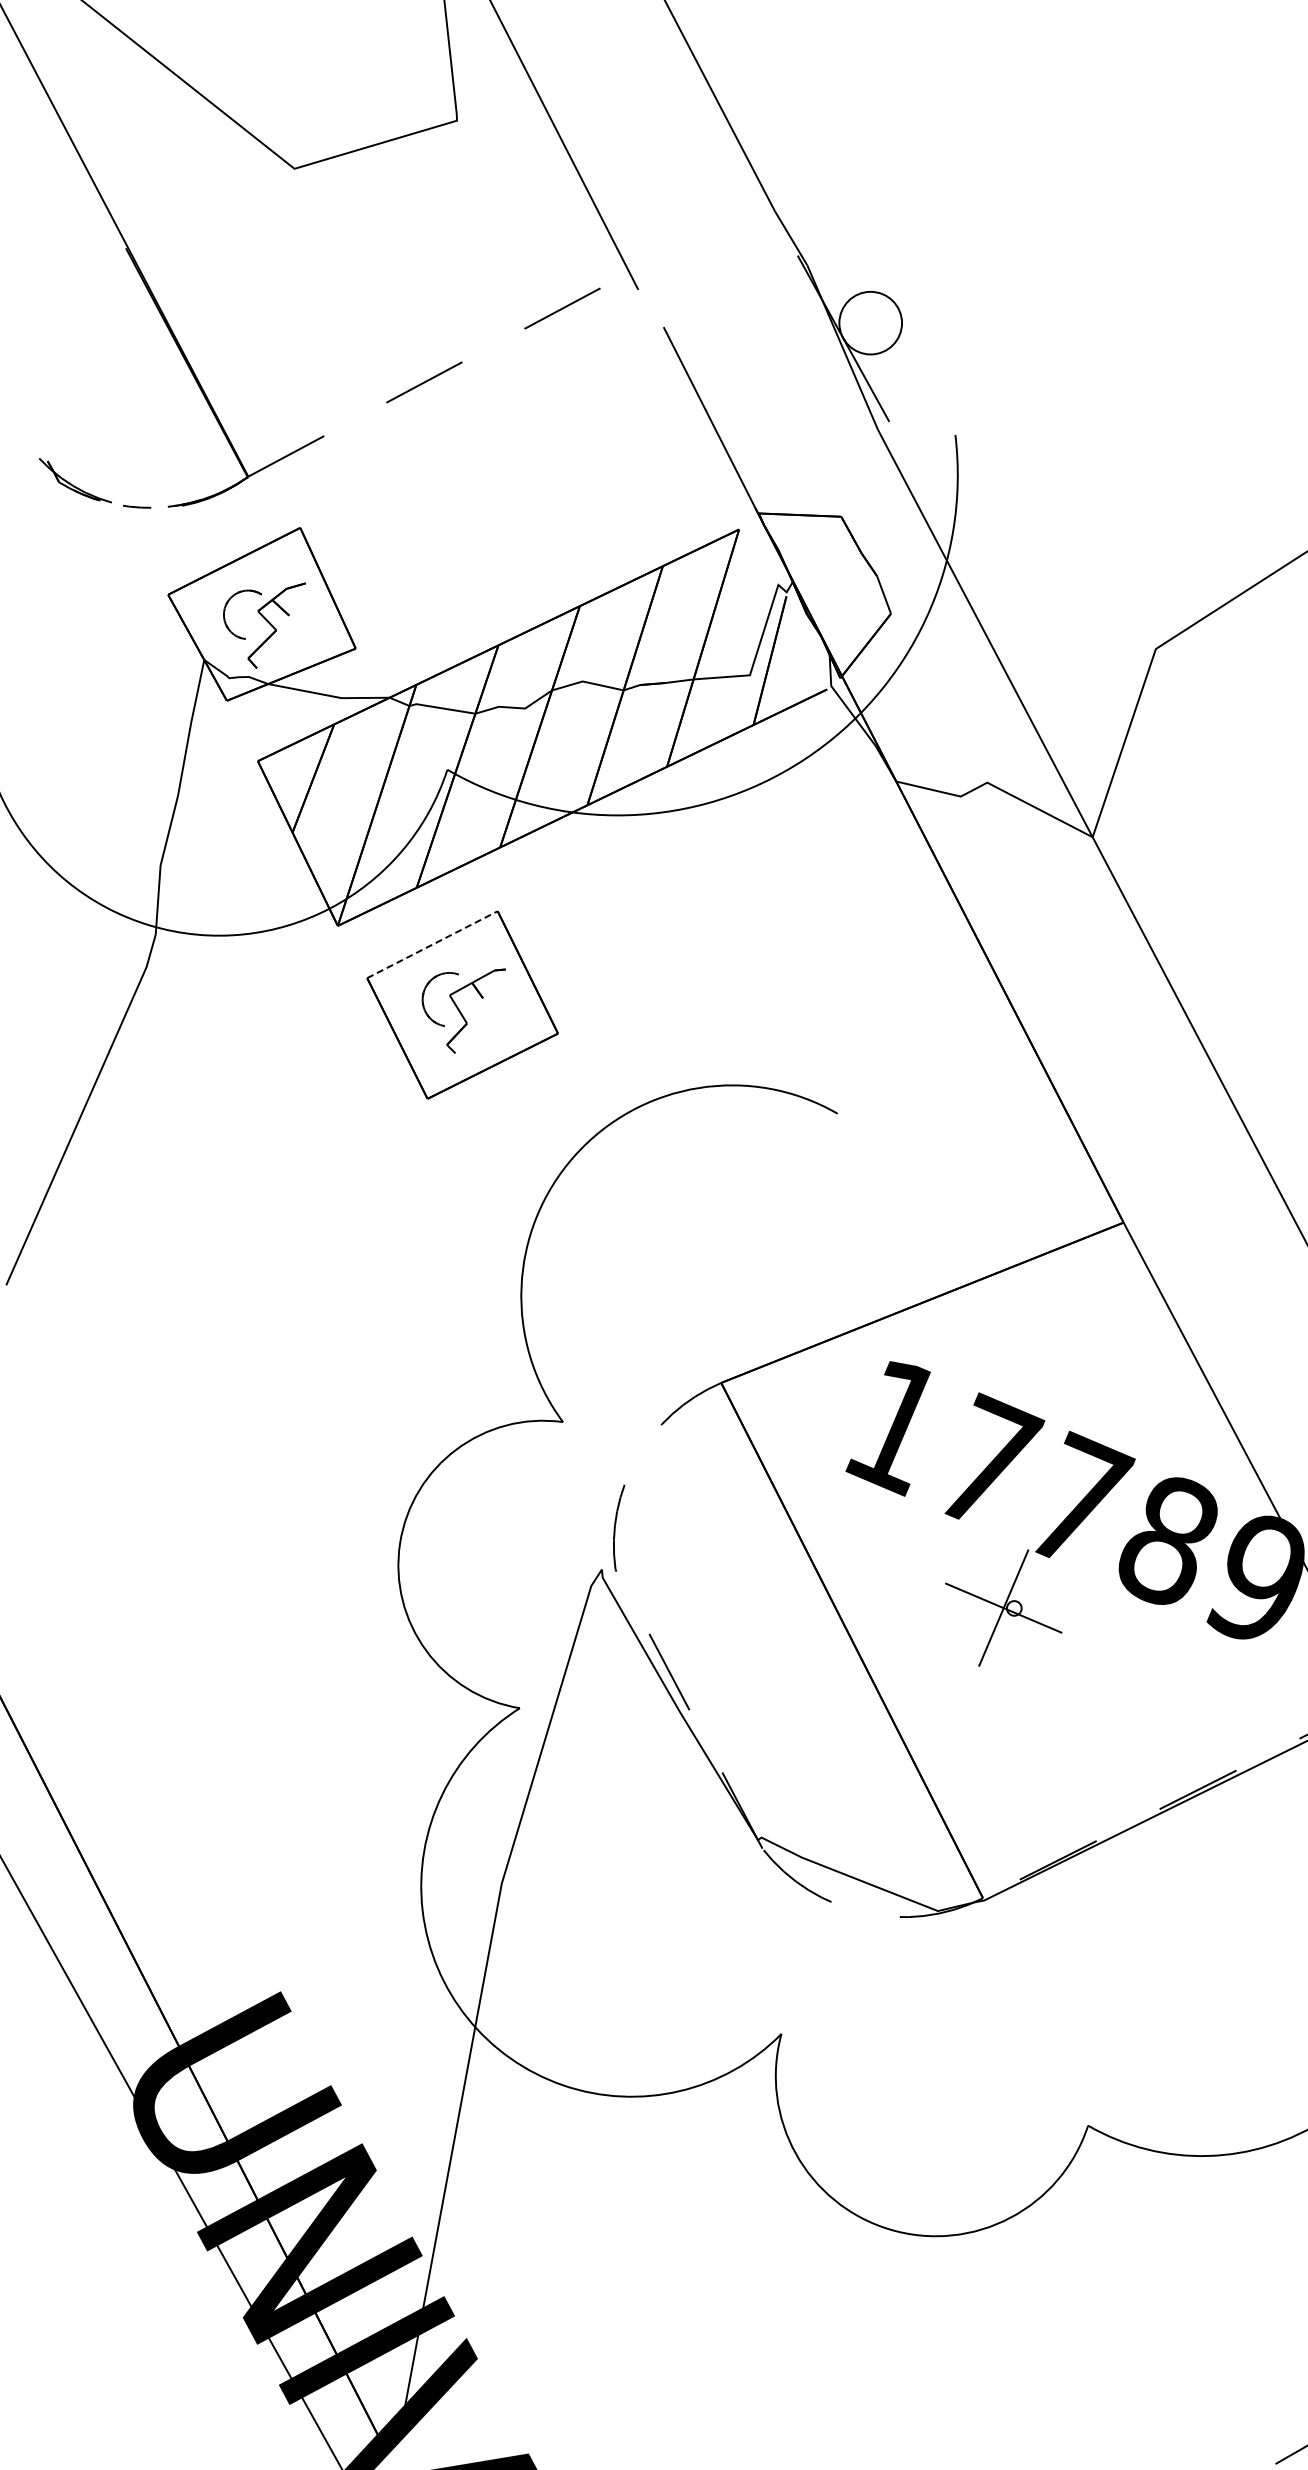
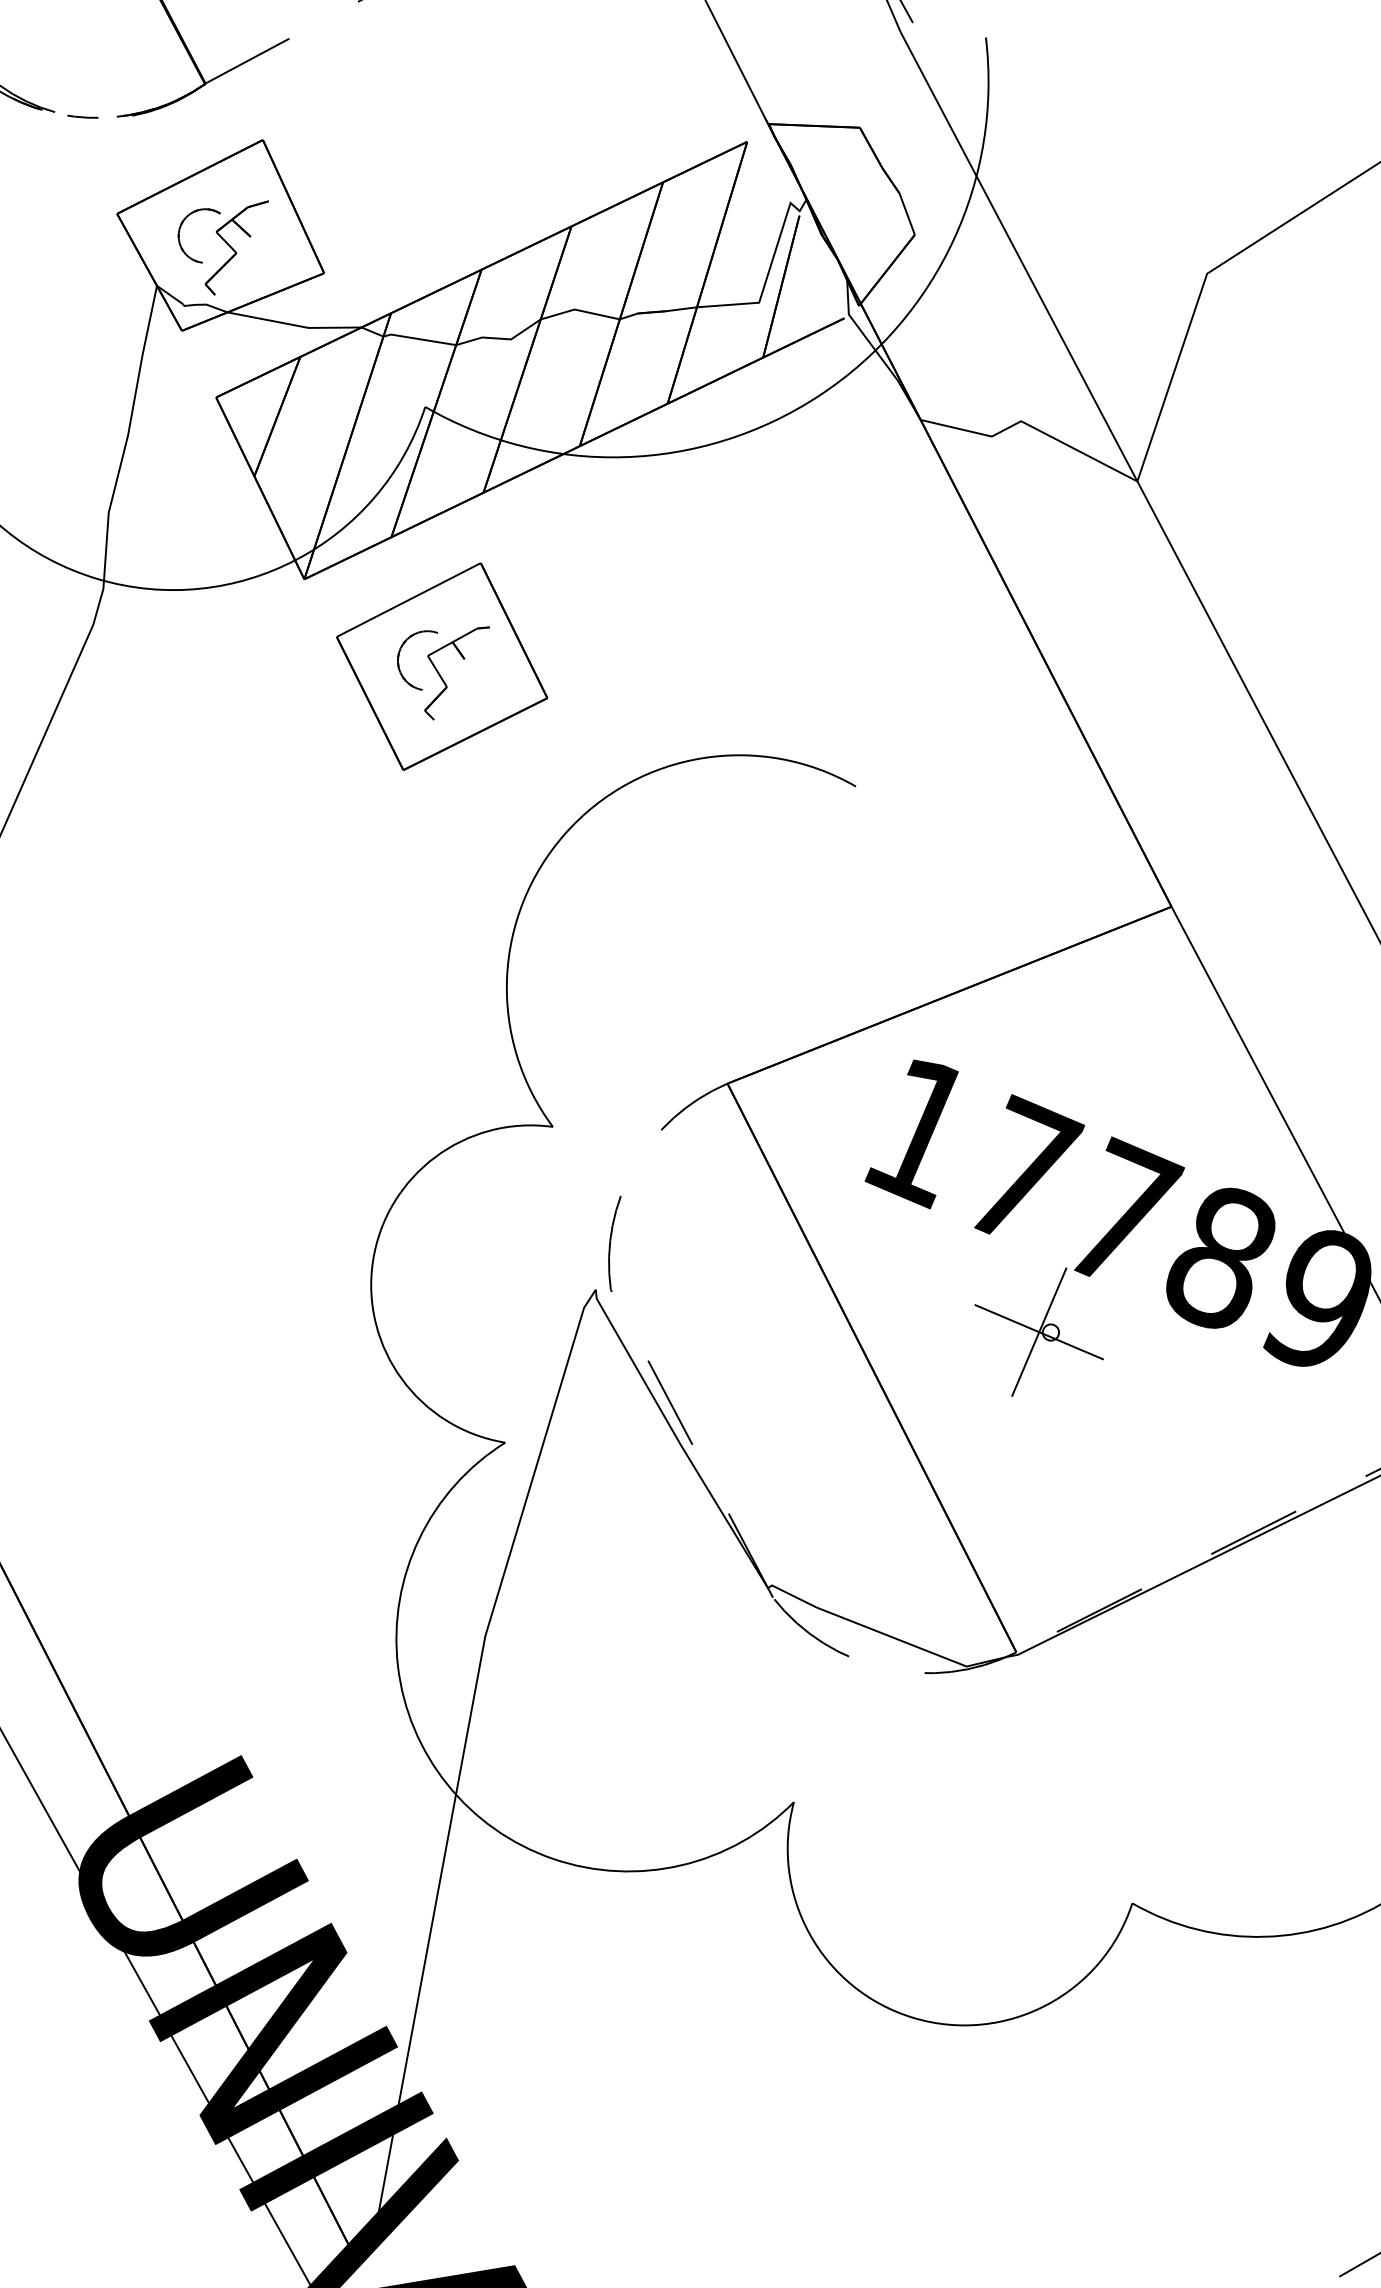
line: (432, 944) -> (408, 599), dashed -> solid

